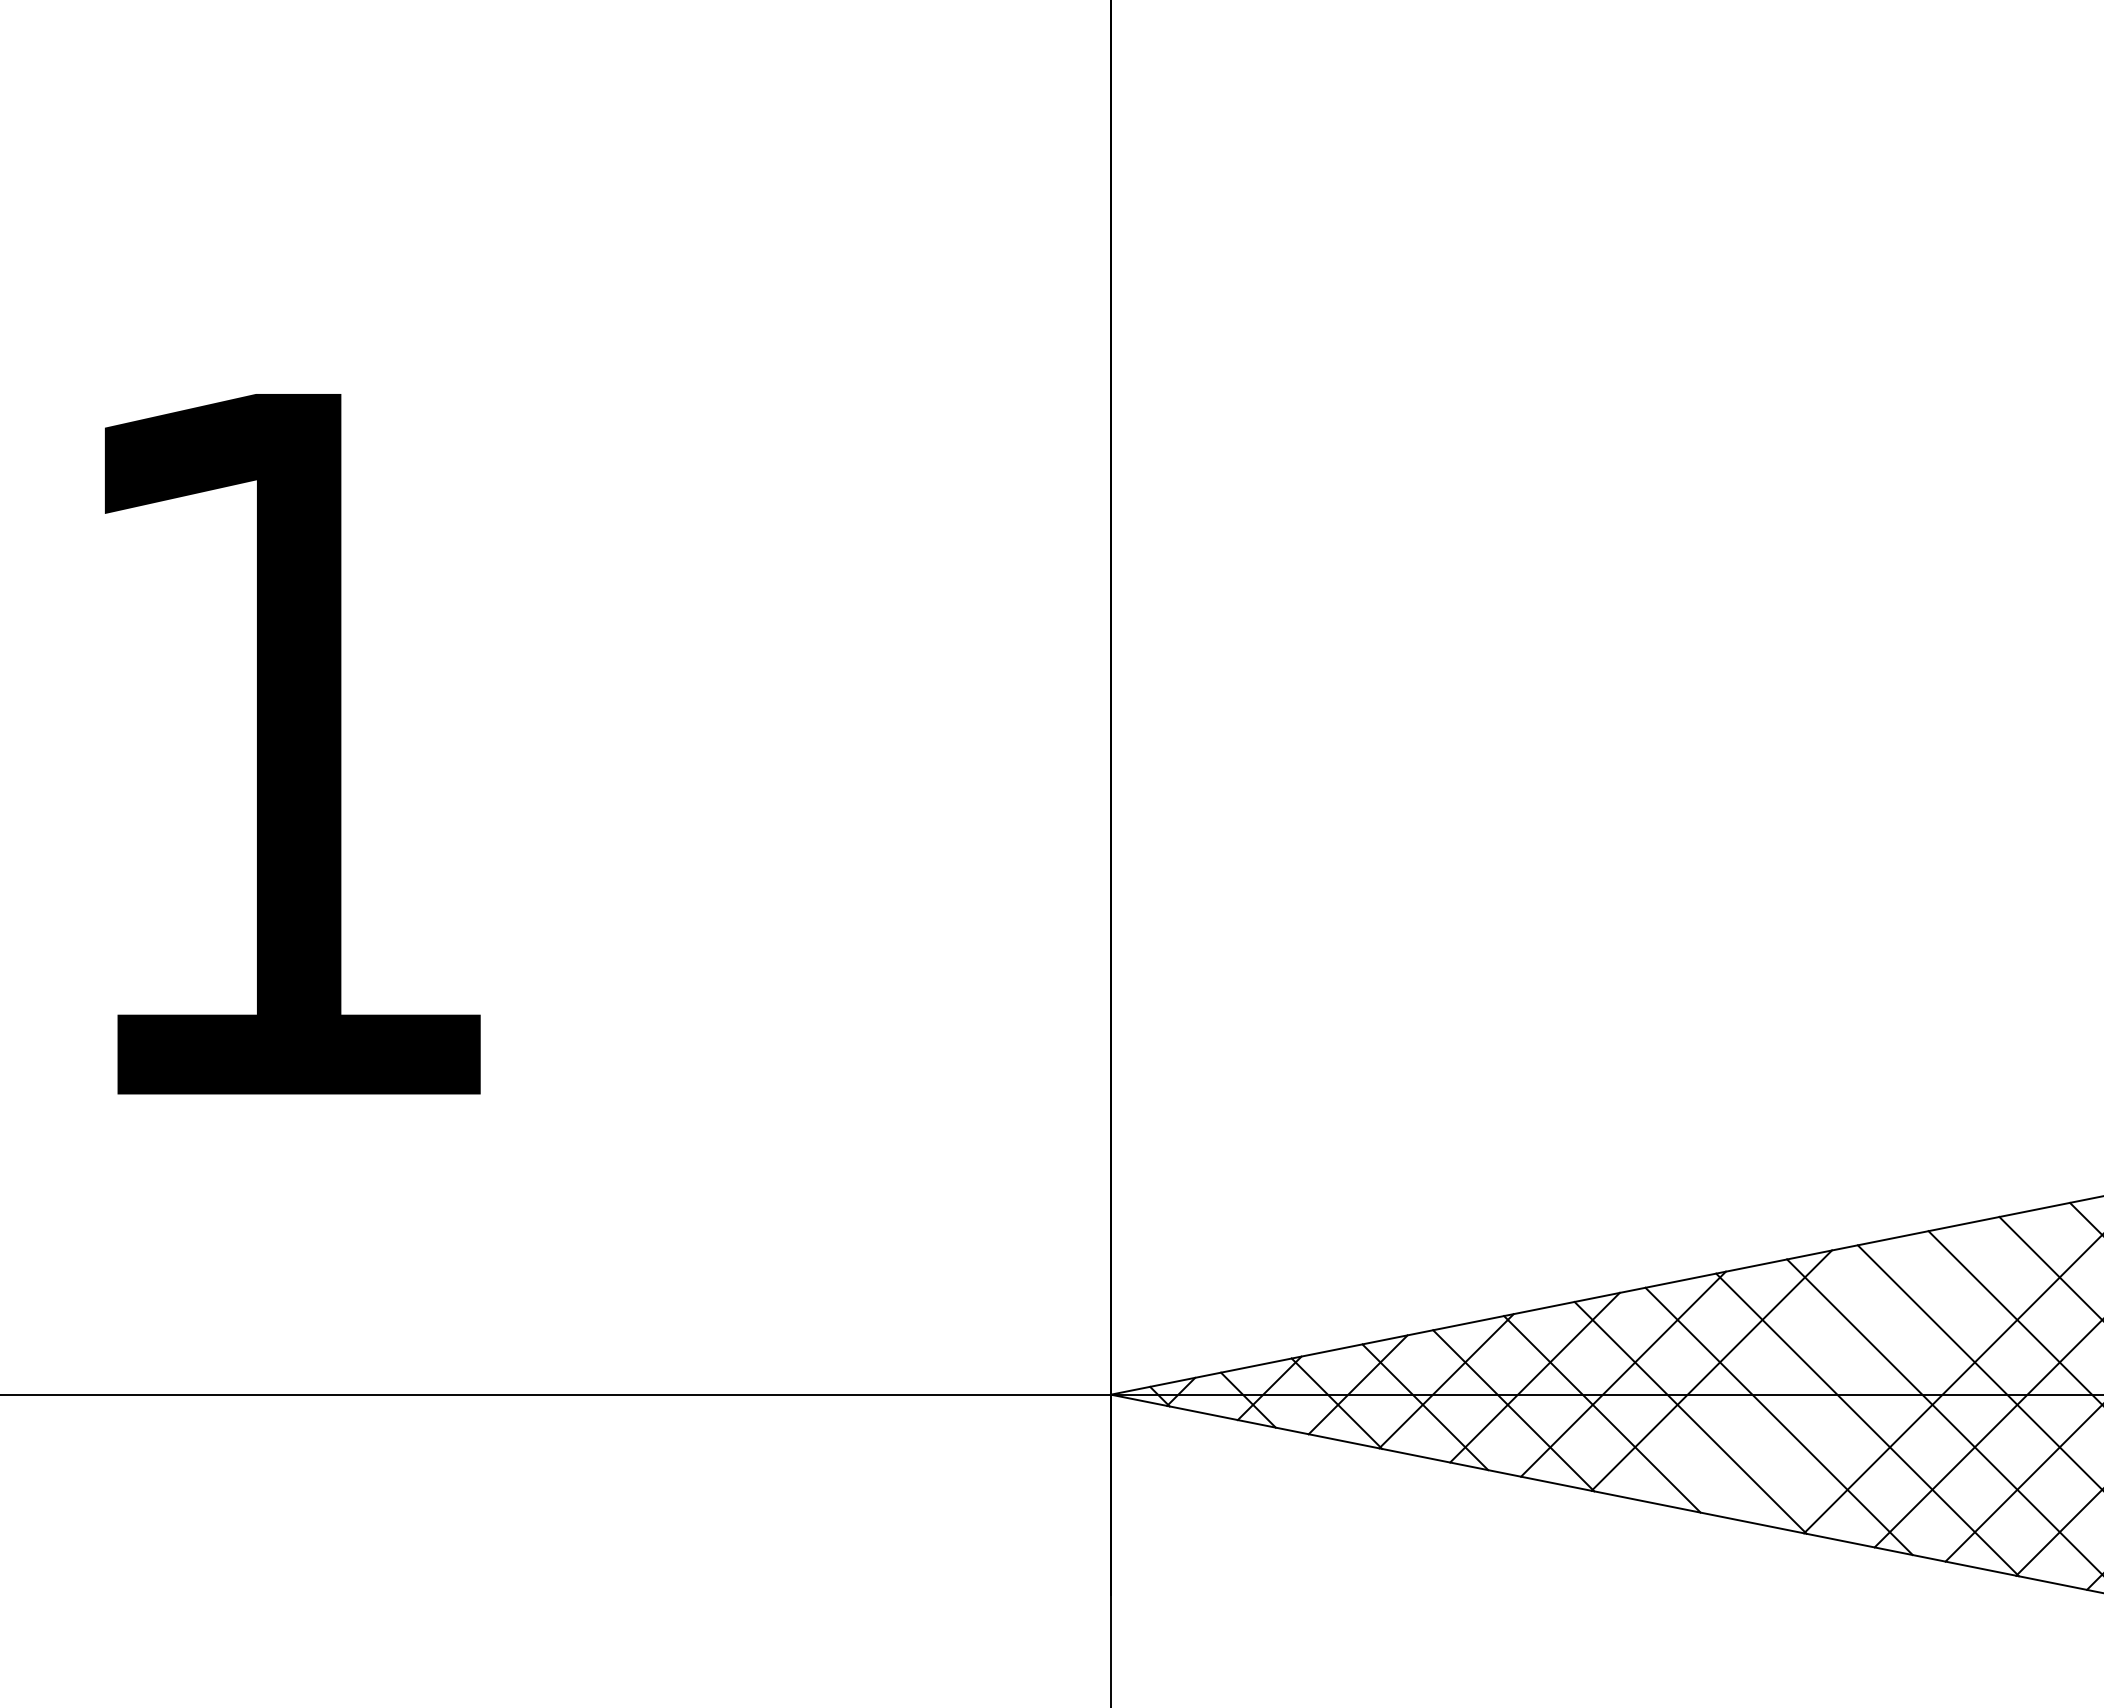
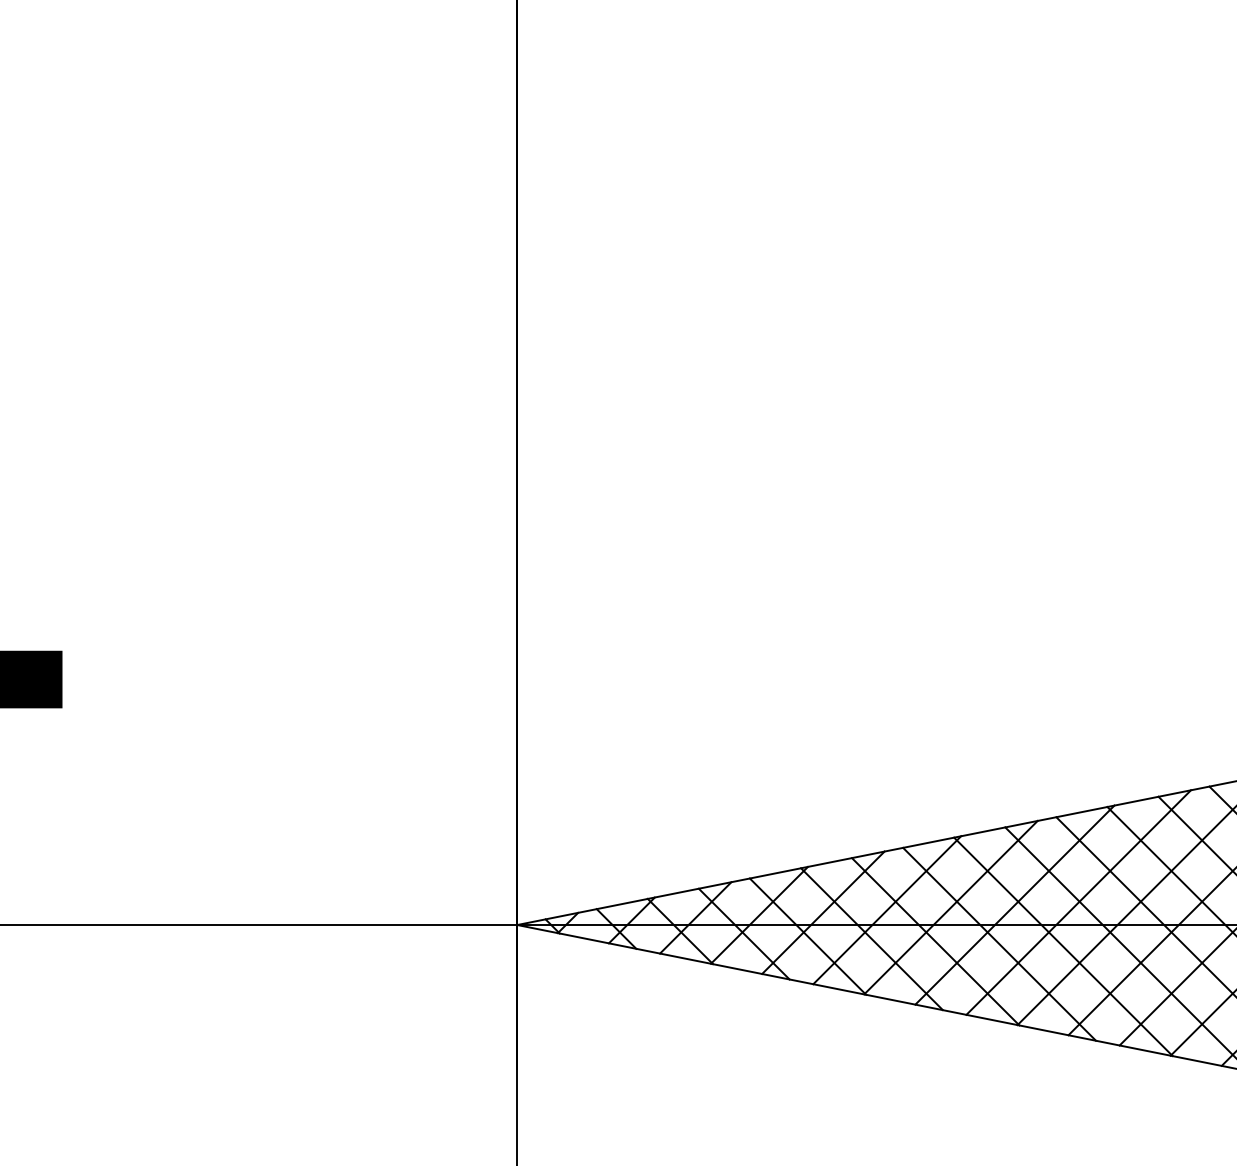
line: (1888, 1363) -> (1078, 902), added
line: (1800, 1366) -> (1014, 904), added

